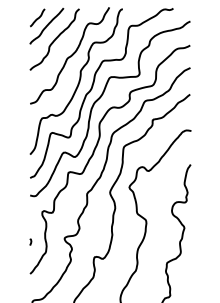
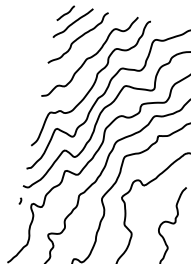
curve: (30, 241) -> (20, 200), moved

